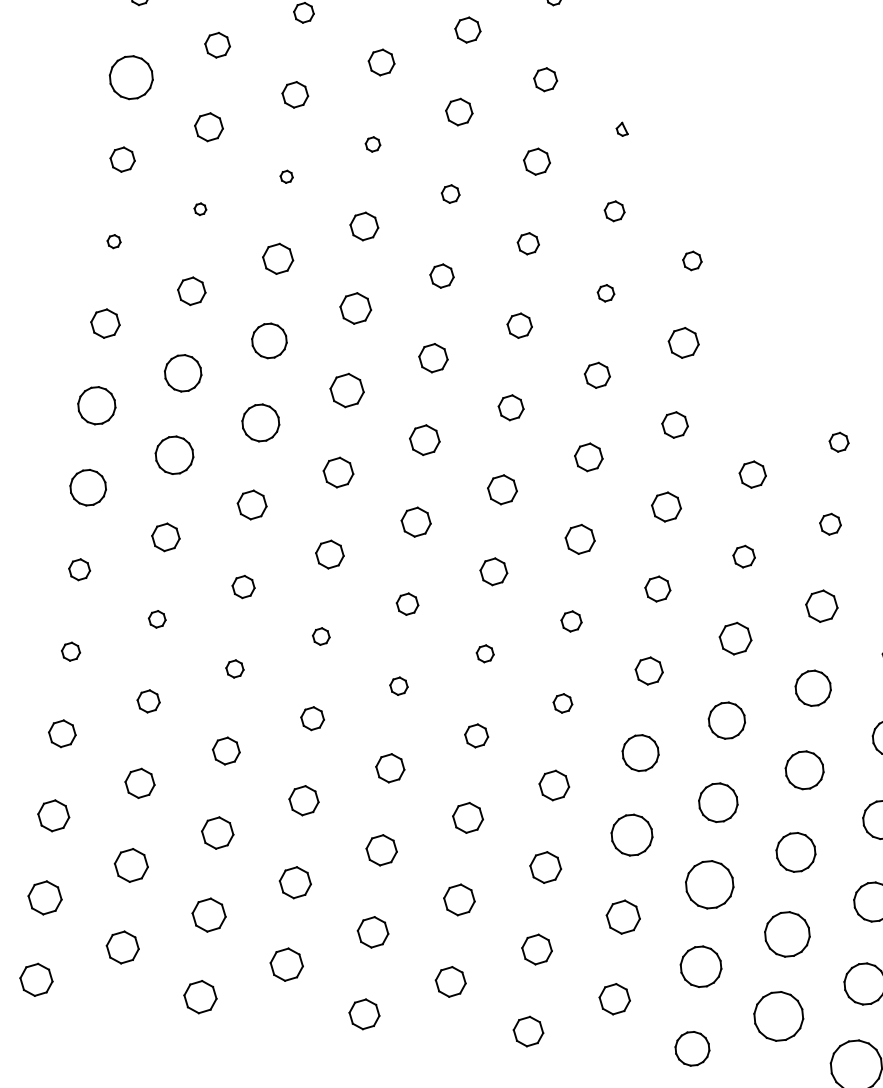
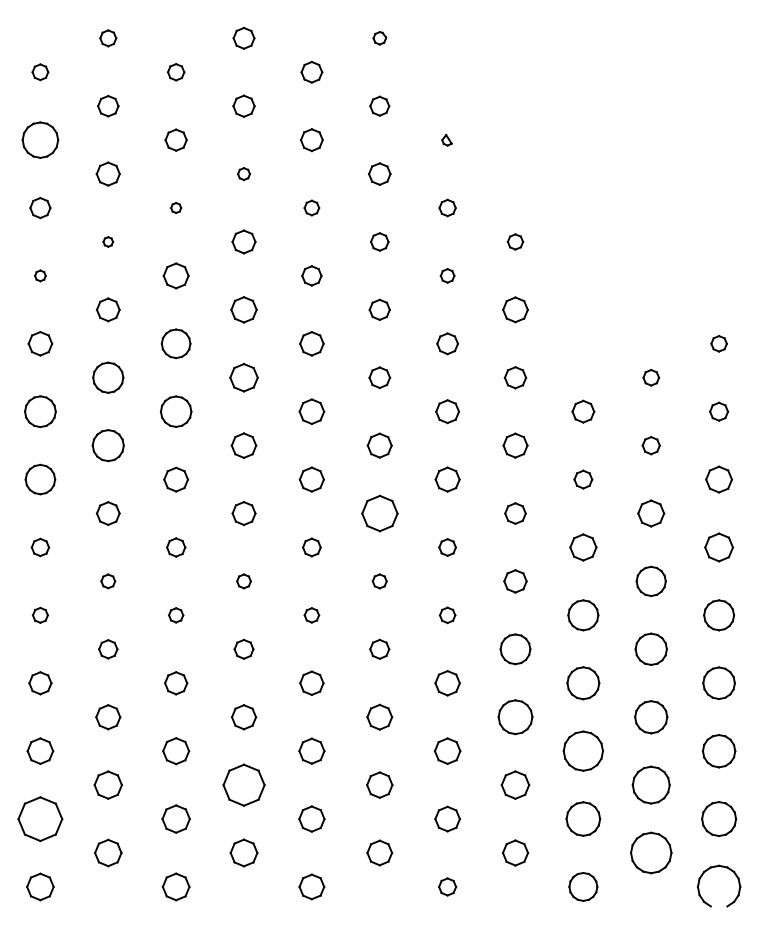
part: (493, 571) -> (379, 513), size x1.6
part: (294, 881) -> (243, 784), size x1.6
part: (45, 897) -> (40, 818), size x1.6
part: (528, 1031) -> (447, 886), size x0.7

